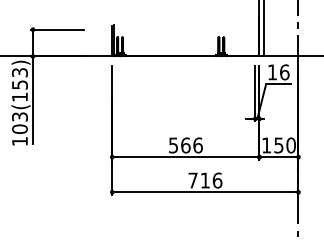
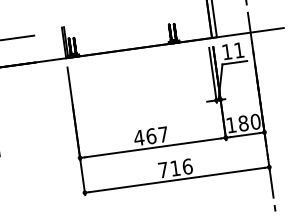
text: (284, 72) -> (239, 50), 16 -> 11
text: (185, 145) -> (151, 136), 566 -> 467
text: (278, 145) -> (243, 123), 150 -> 180

